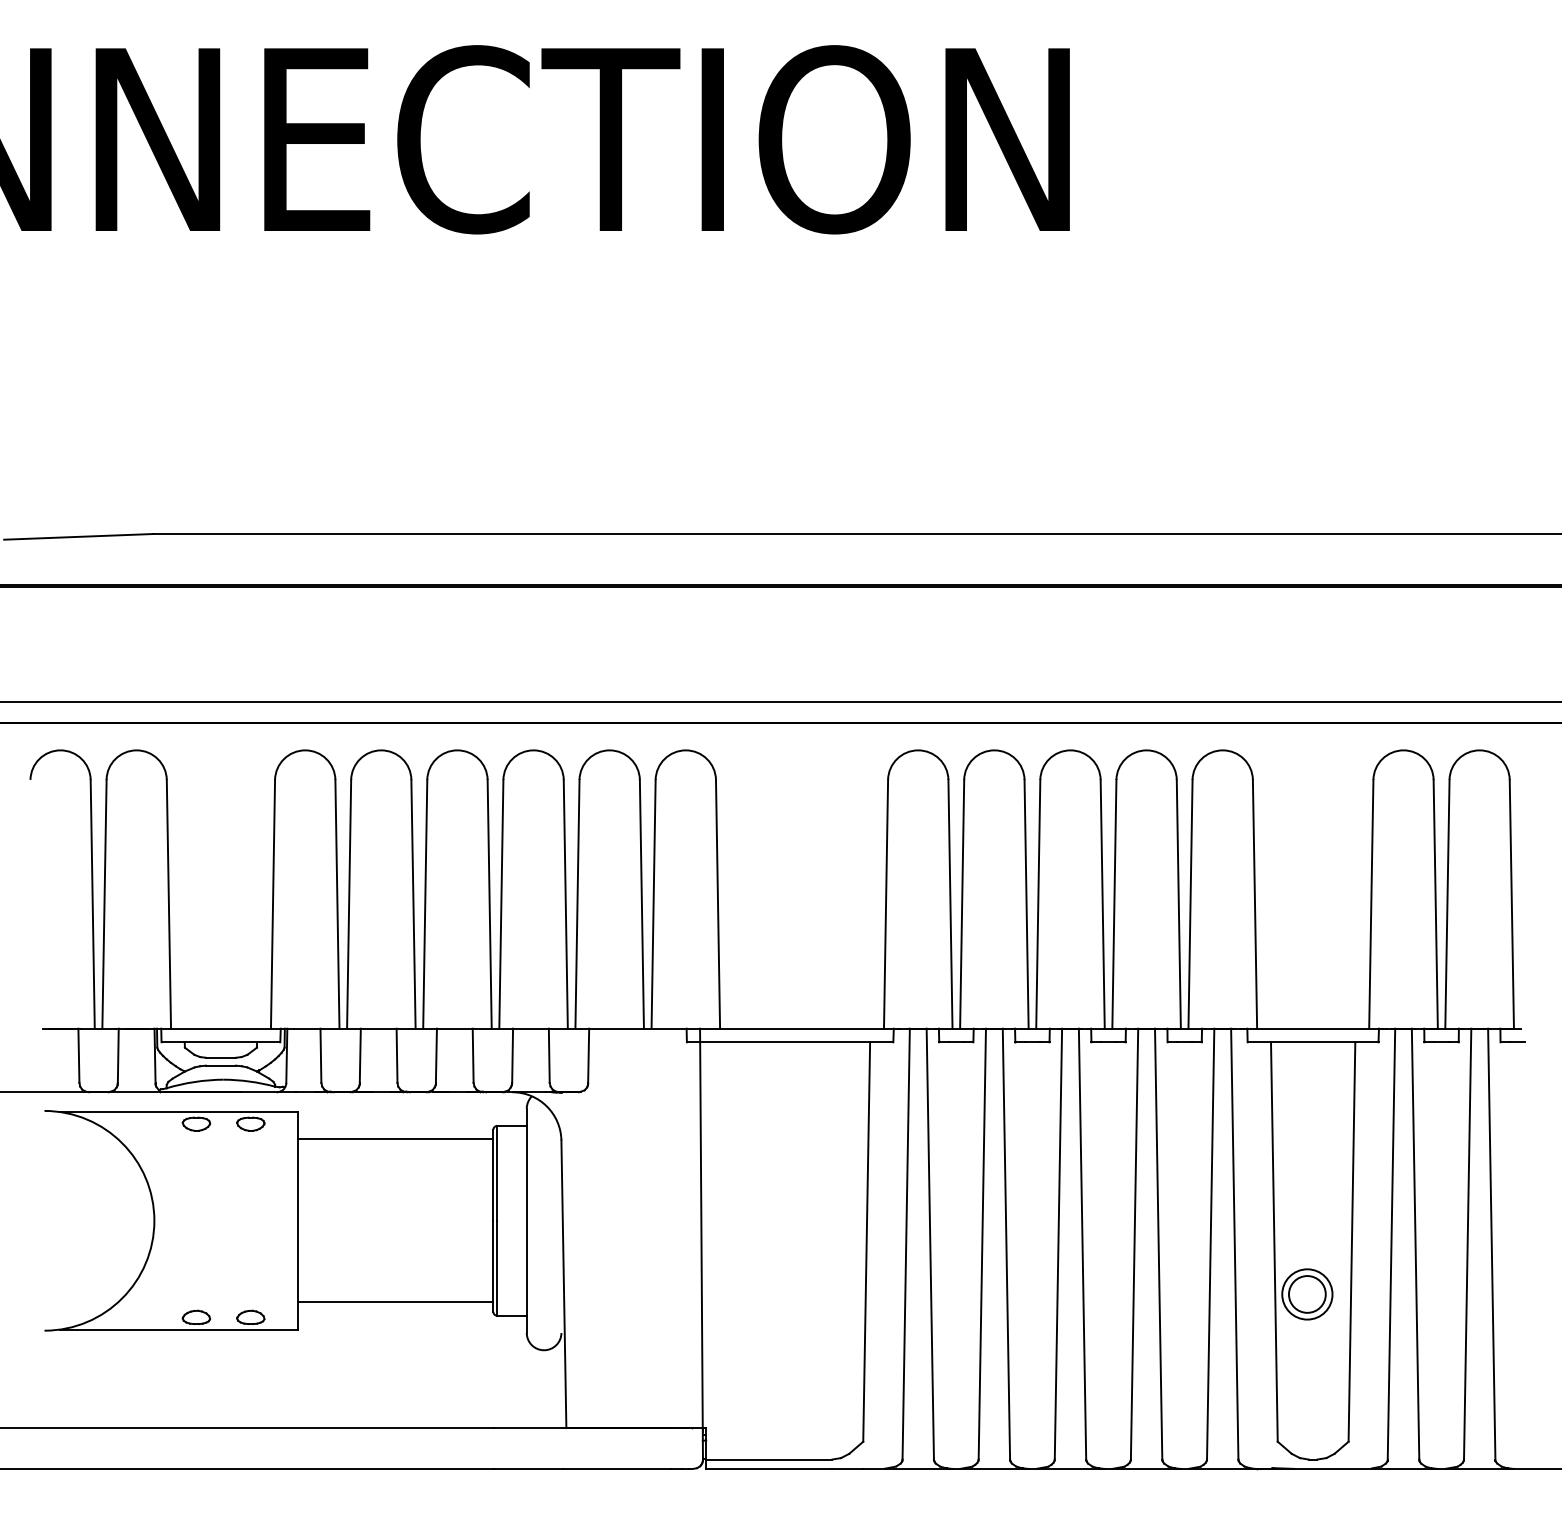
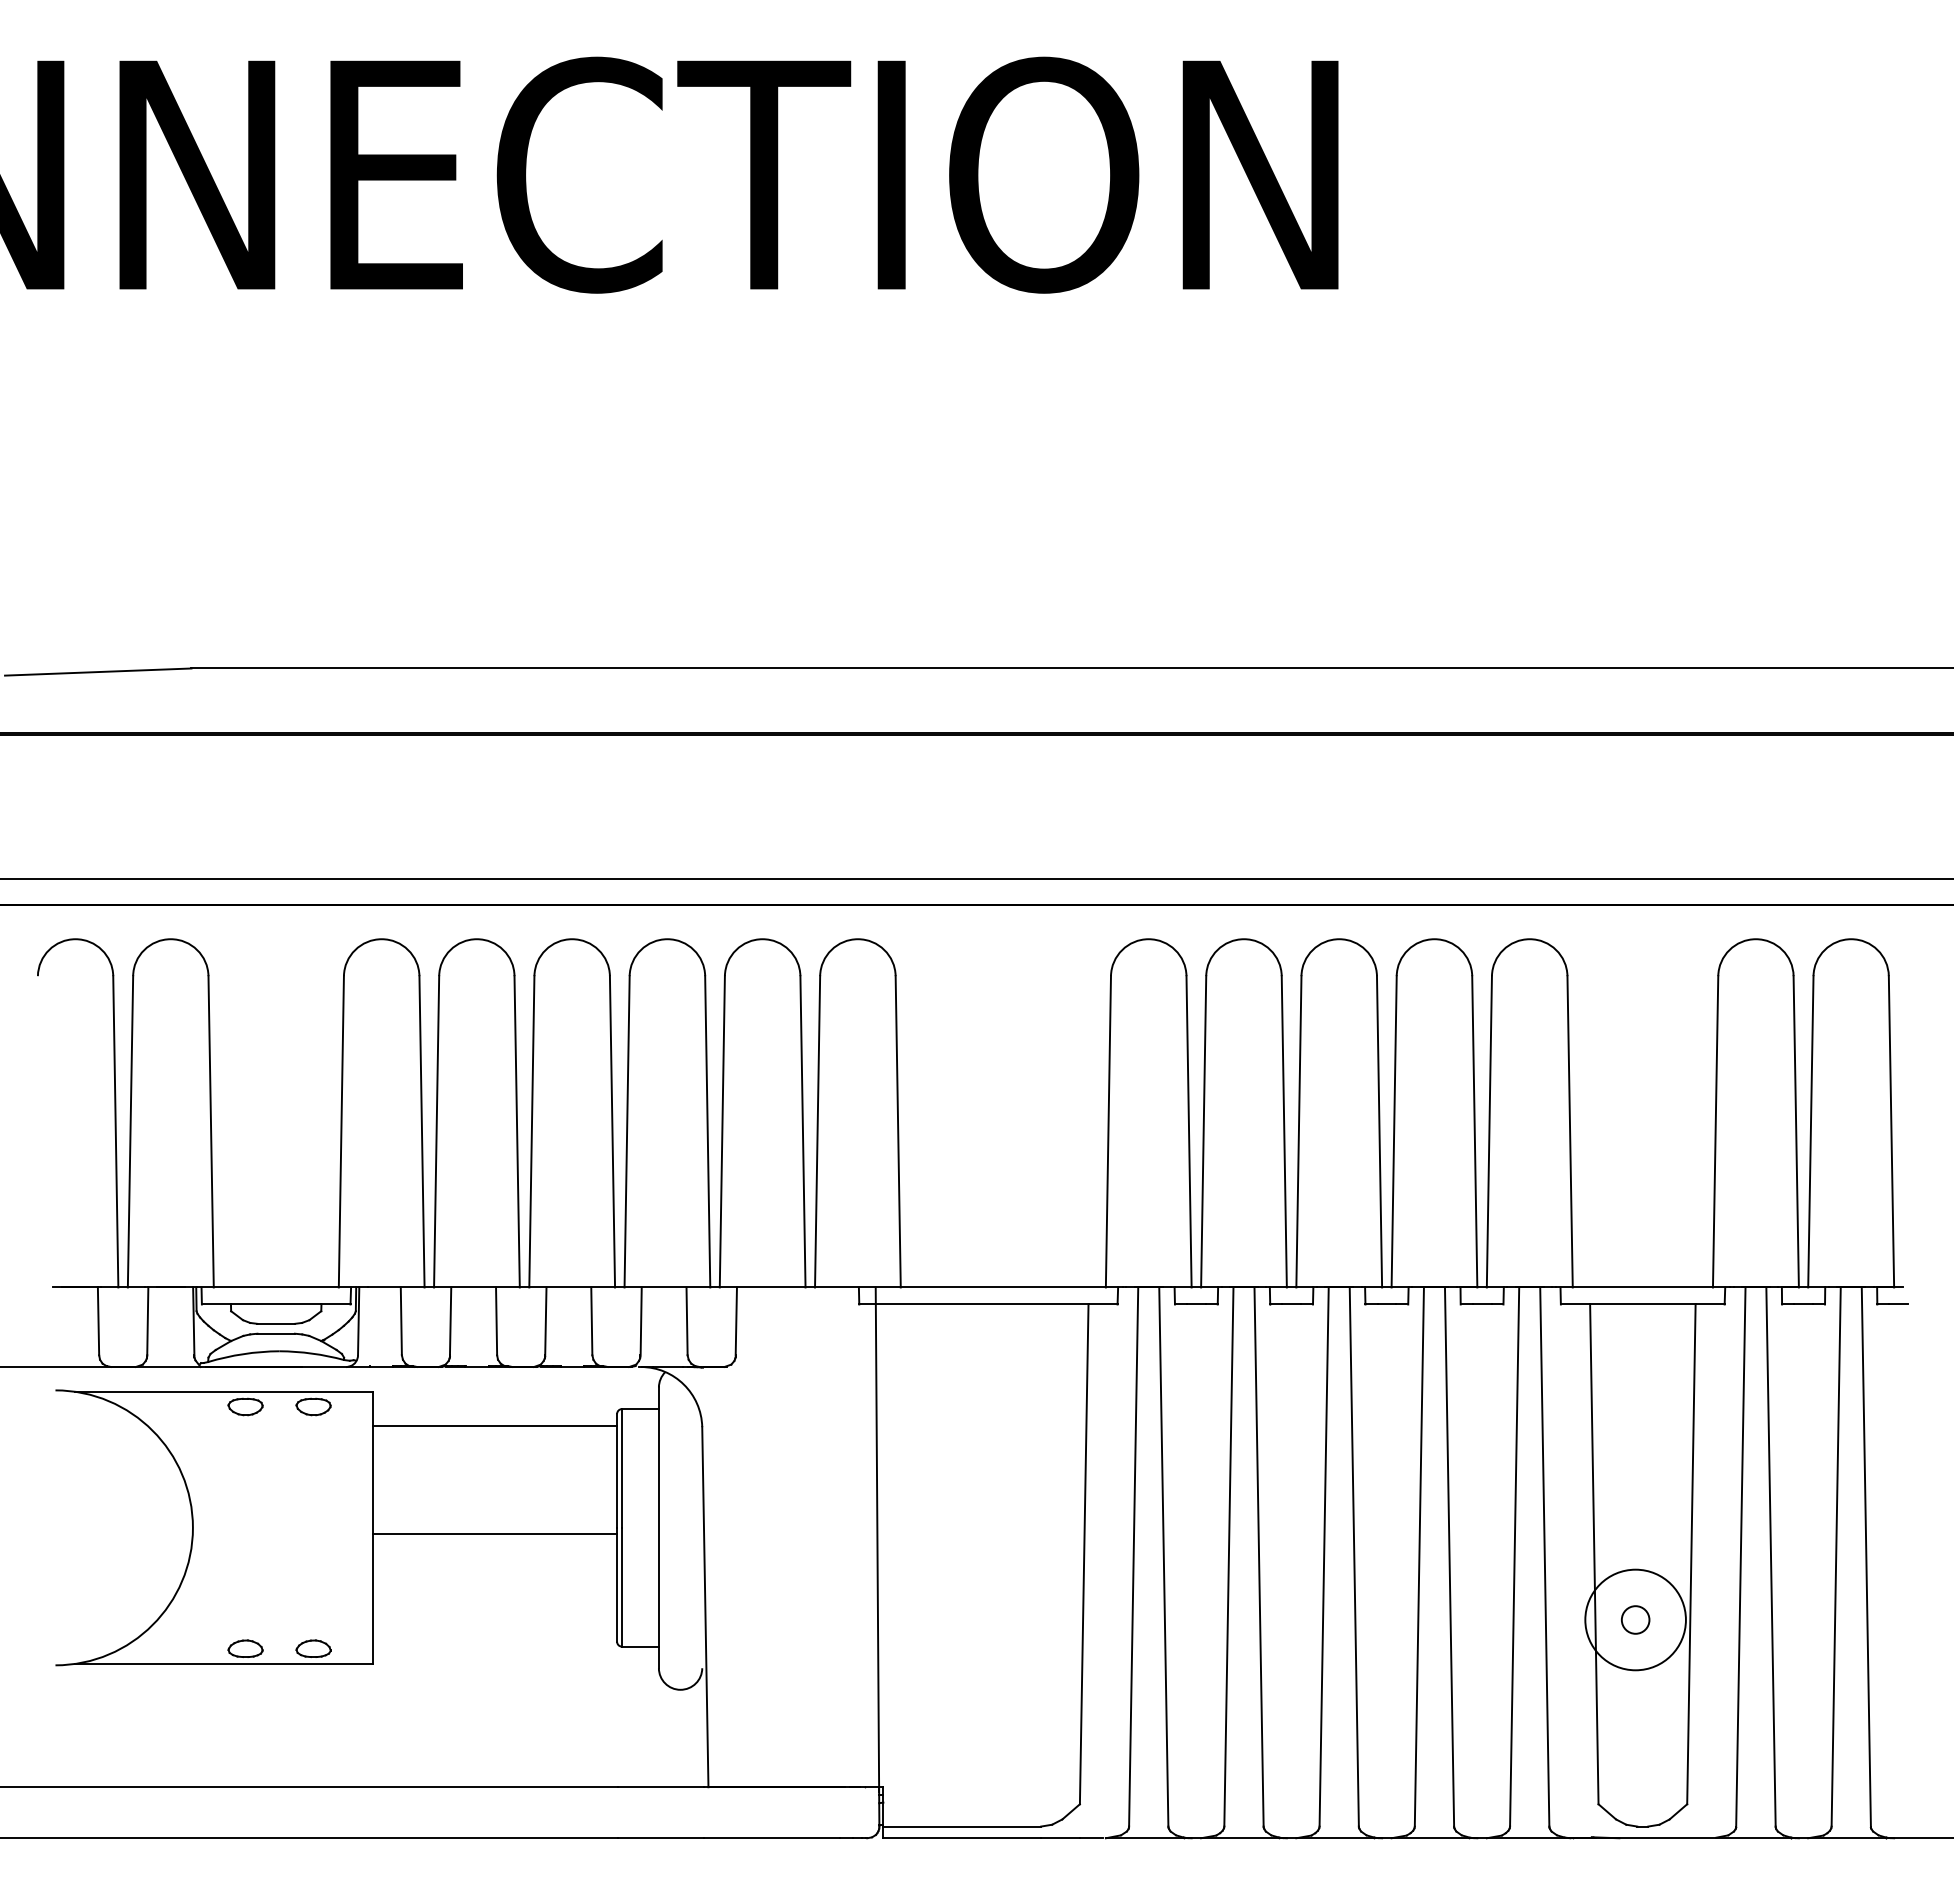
circle: (1307, 1294) -> (1635, 1619), size x0.6
circle: (1307, 1294) -> (1635, 1619), size x1.6
line: (396, 1302) -> (495, 1534), moved

